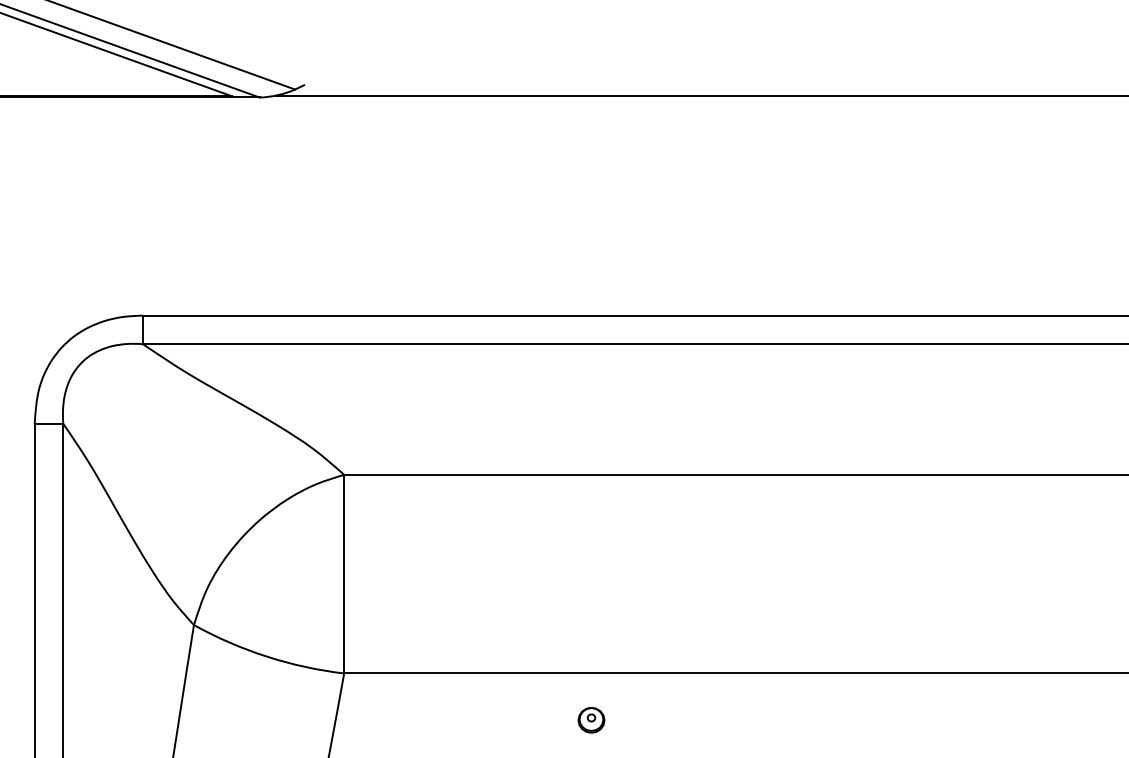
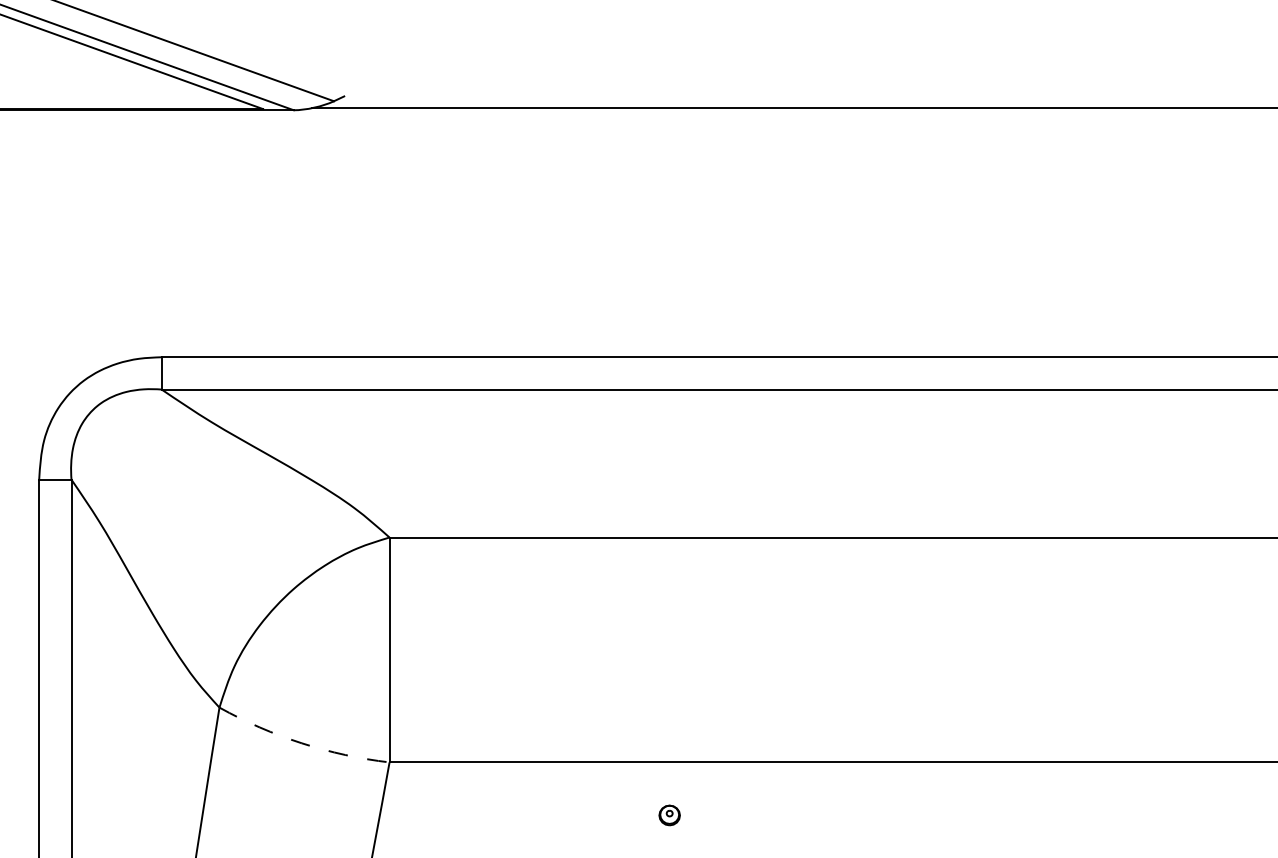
arc: (266, 656) -> (301, 743), solid -> dashed
part: (591, 720) -> (669, 815), size x0.7

